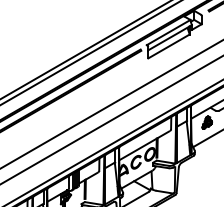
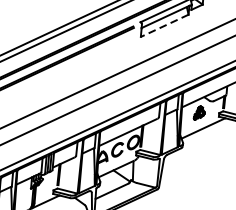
line: (169, 46) -> (165, 25), solid -> dashed

